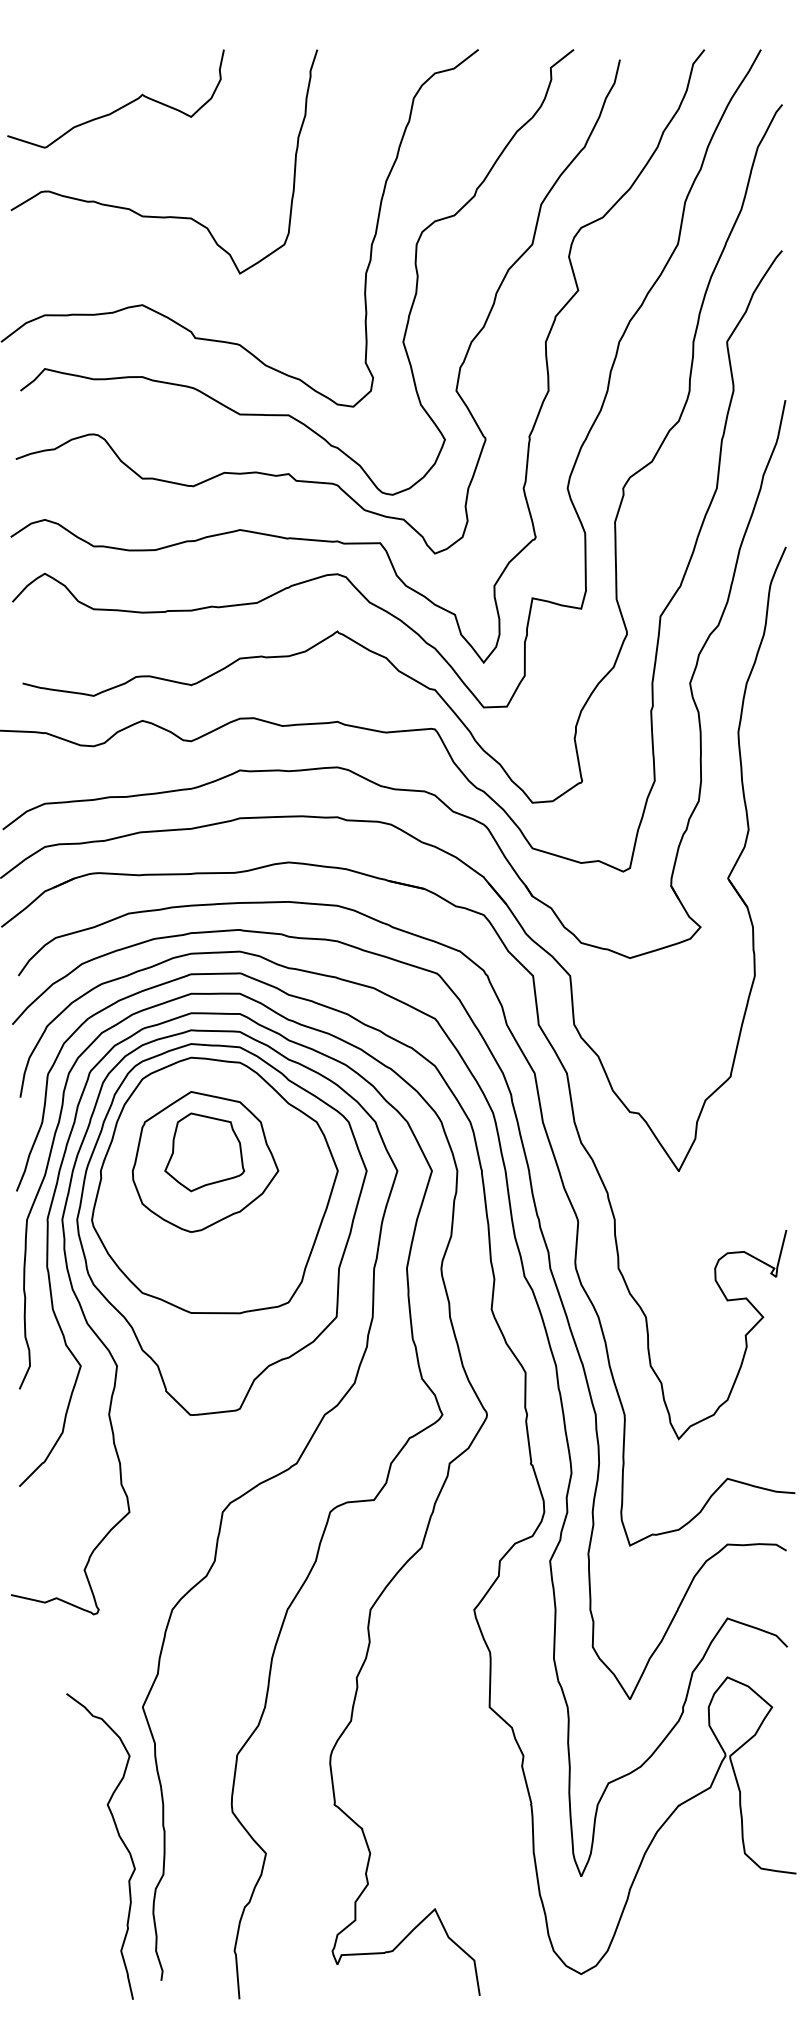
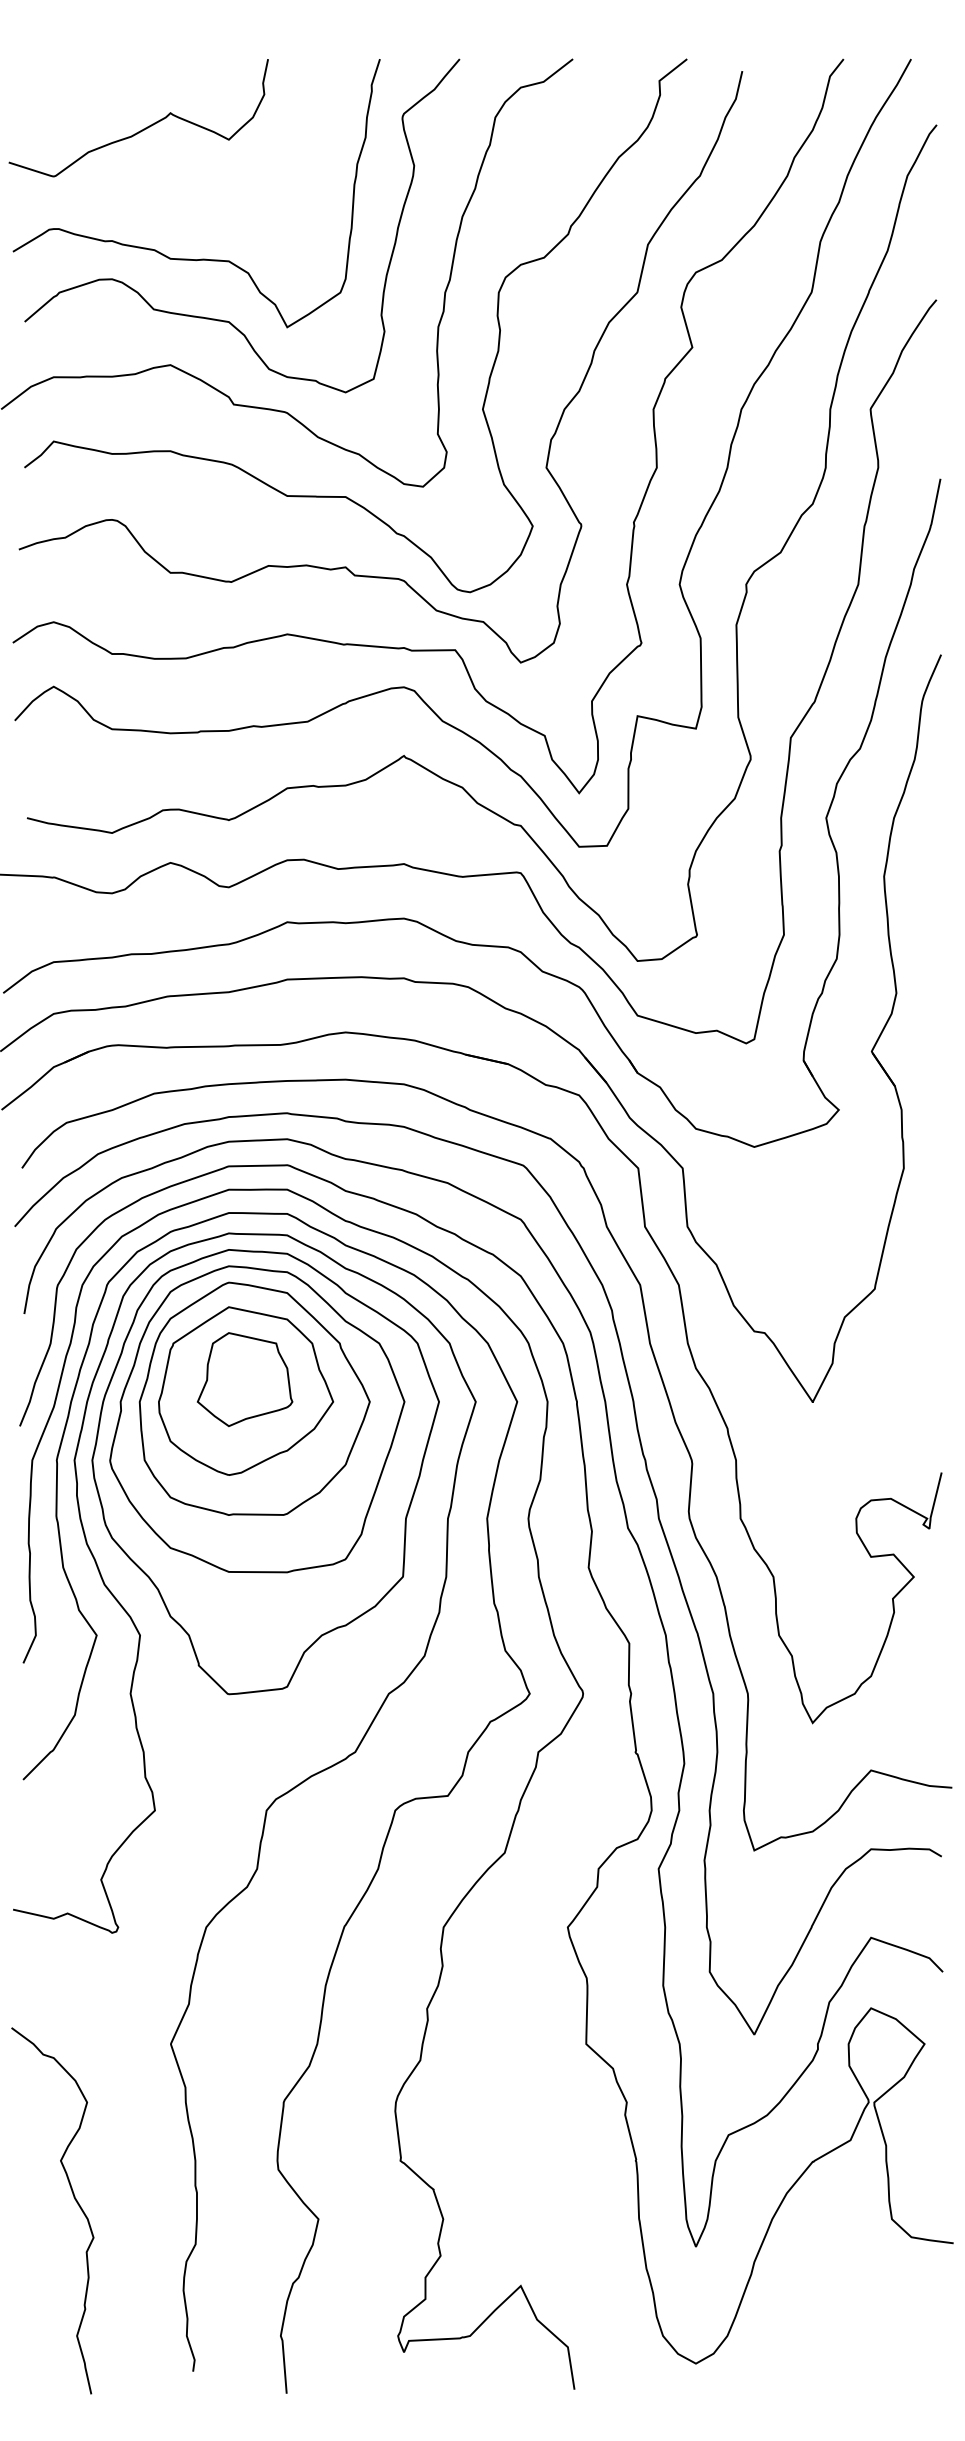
curve: (190, 267) -> (227, 320), added
part: (212, 1168) -> (254, 1398), added
curve: (119, 1837) -> (74, 2199), moved

